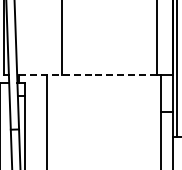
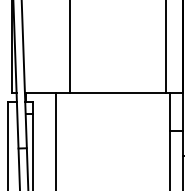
line: (86, 75) -> (95, 93), dashed -> solid

